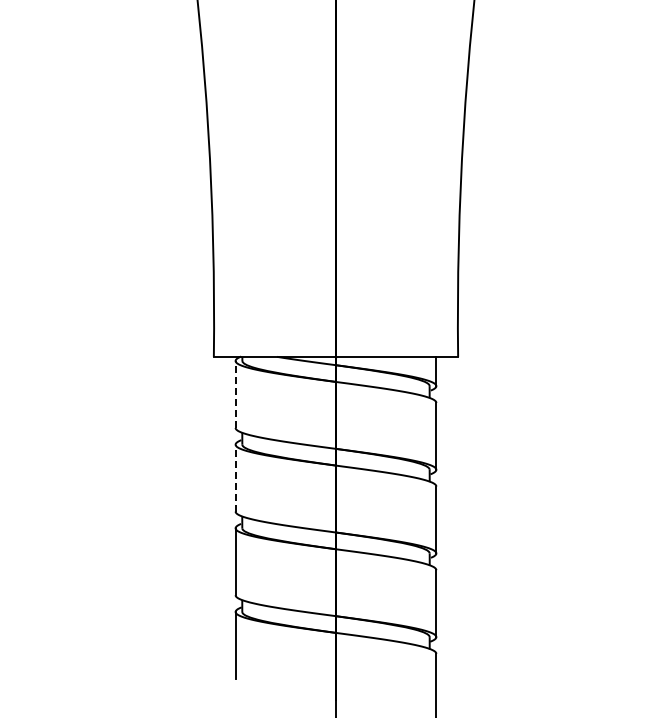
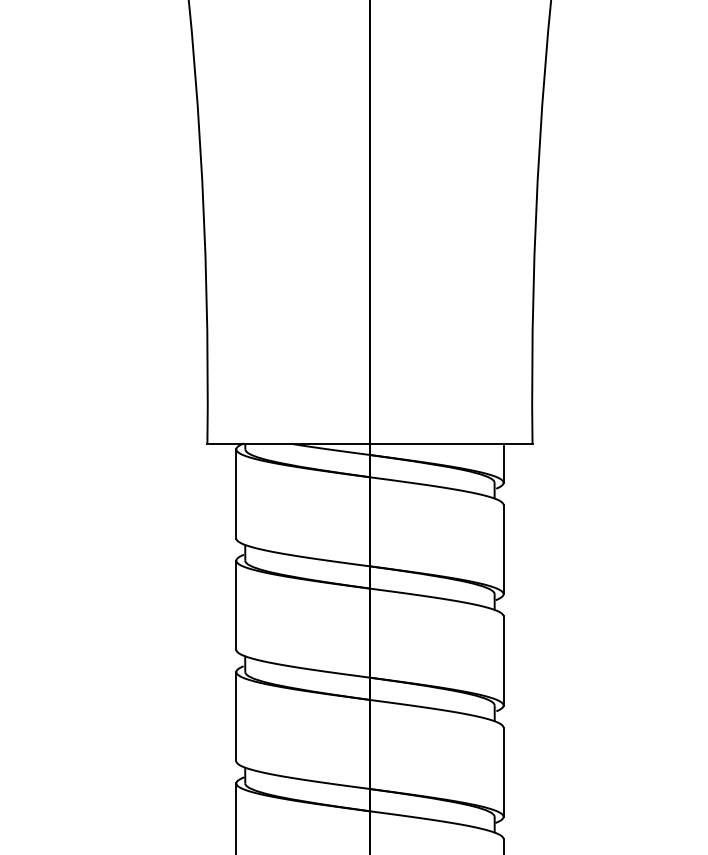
line: (235, 393) -> (236, 492), dashed -> solid
line: (235, 477) -> (236, 604), dashed -> solid

